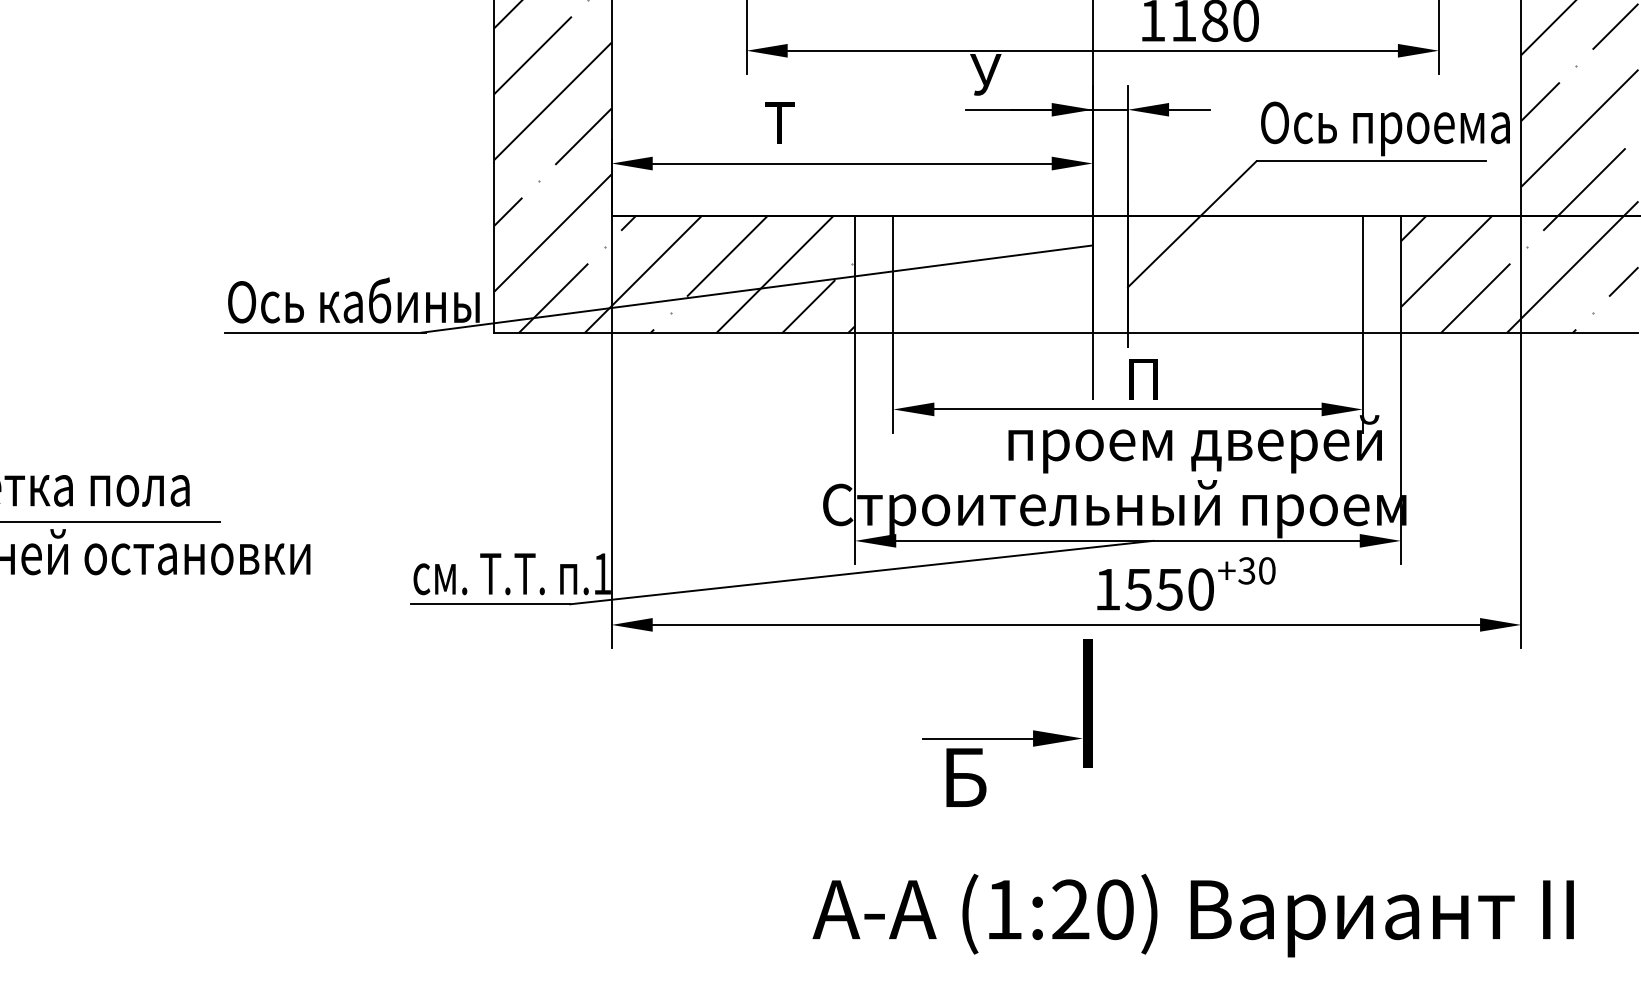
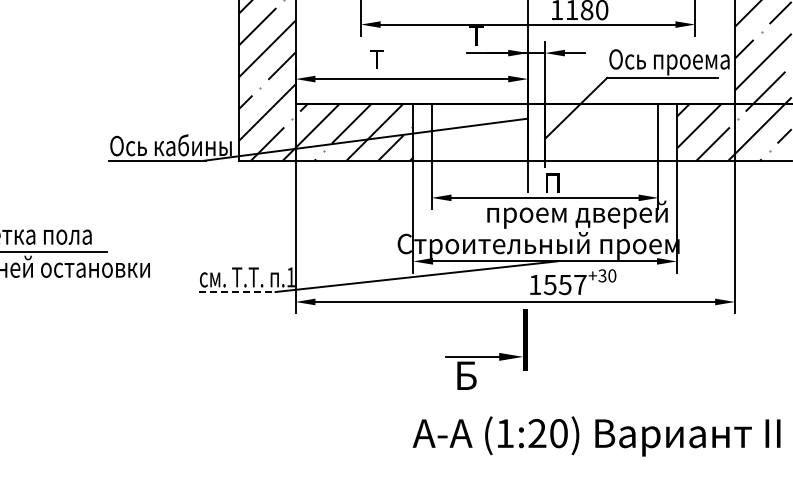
text: (984, 75) -> (475, 36), У -> Т
text: (1201, 588) -> (580, 284), 1550 -> 1557
line: (491, 605) -> (237, 292), solid -> dashed
text: (1193, 915) -> (596, 436), moved

